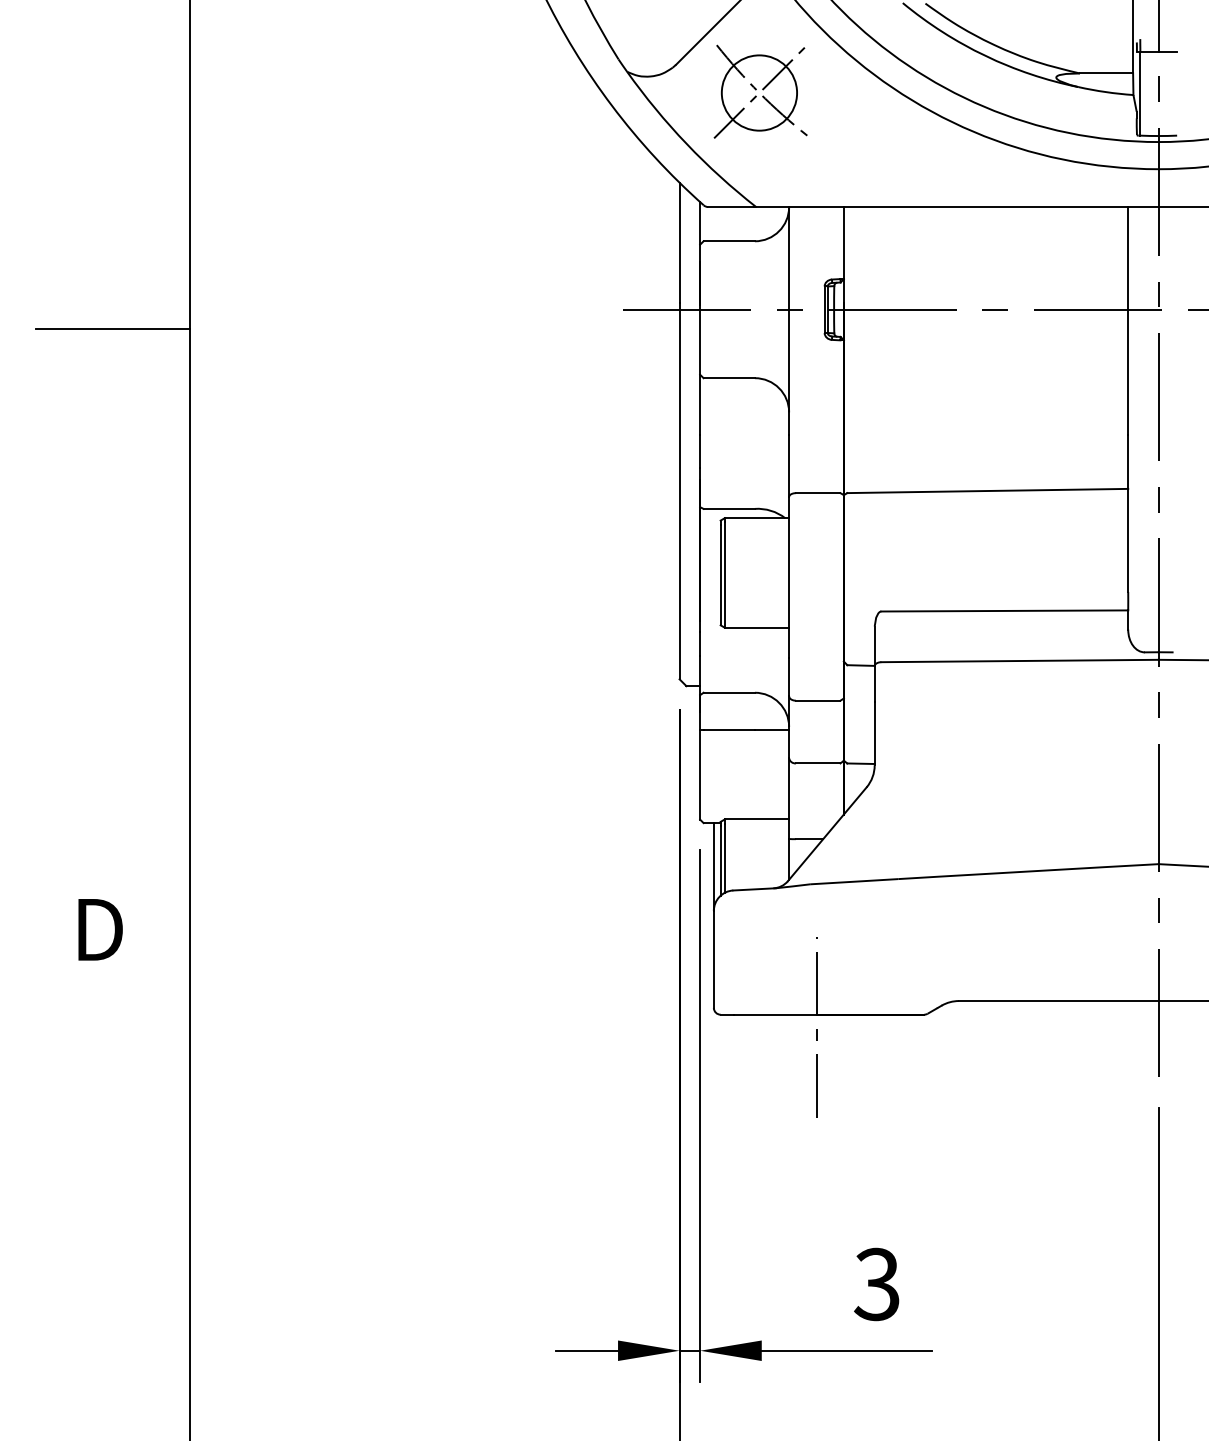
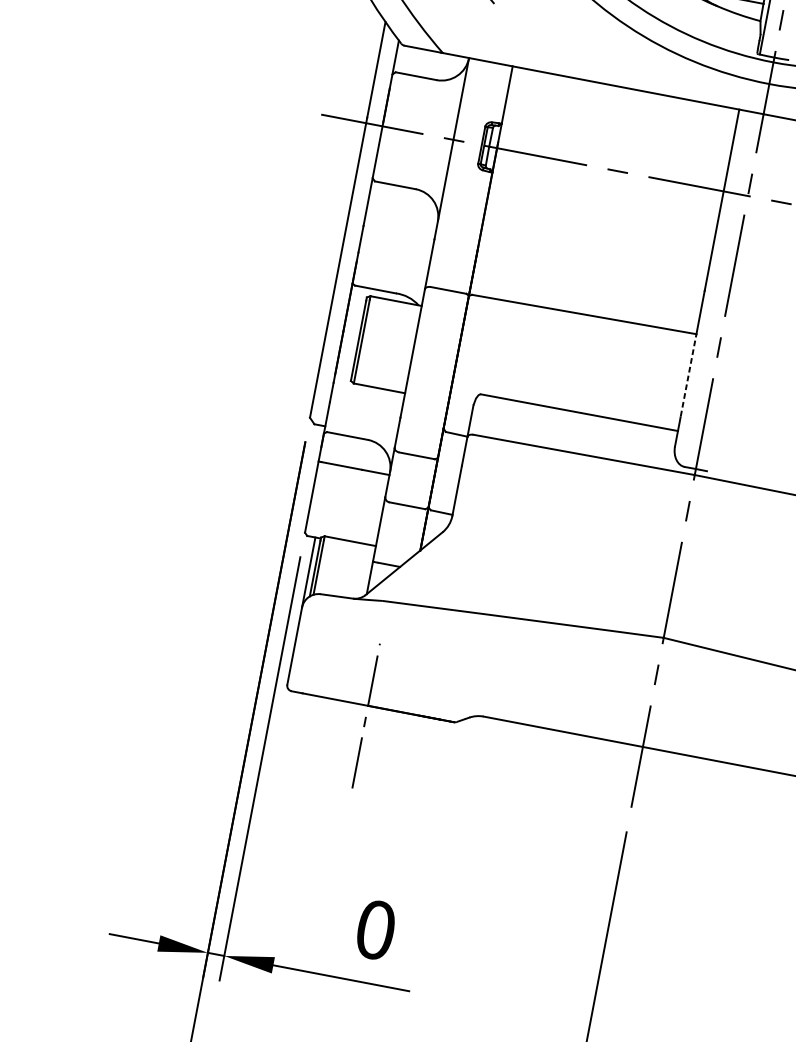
line: (1128, 540) -> (688, 375), solid -> dashed
text: (876, 1284) -> (374, 929), 3 -> 0

